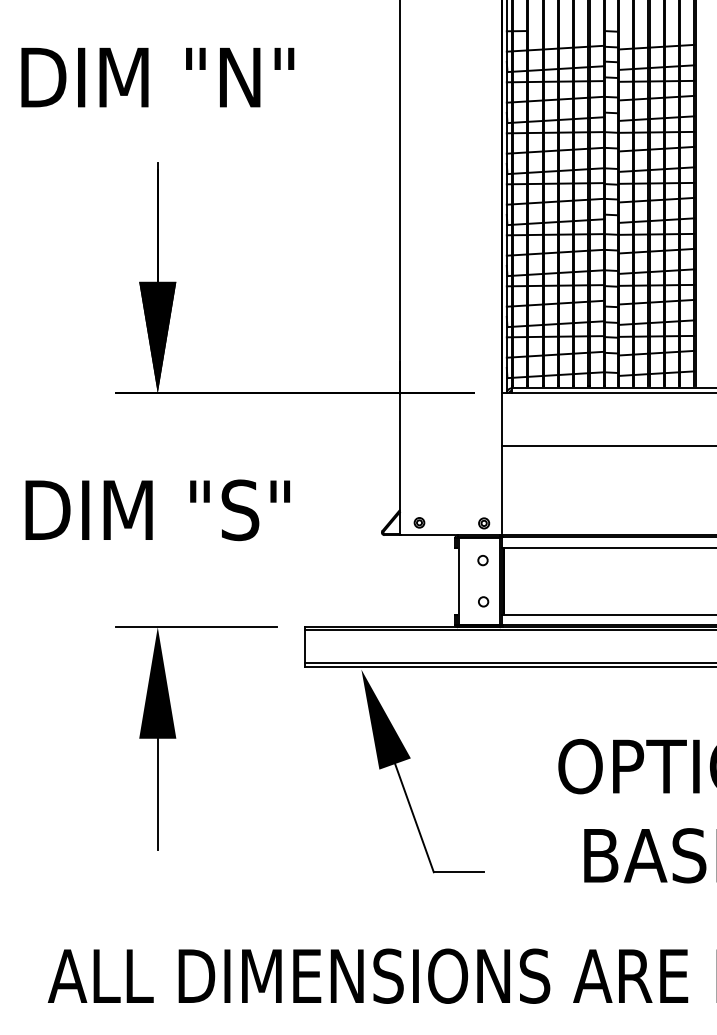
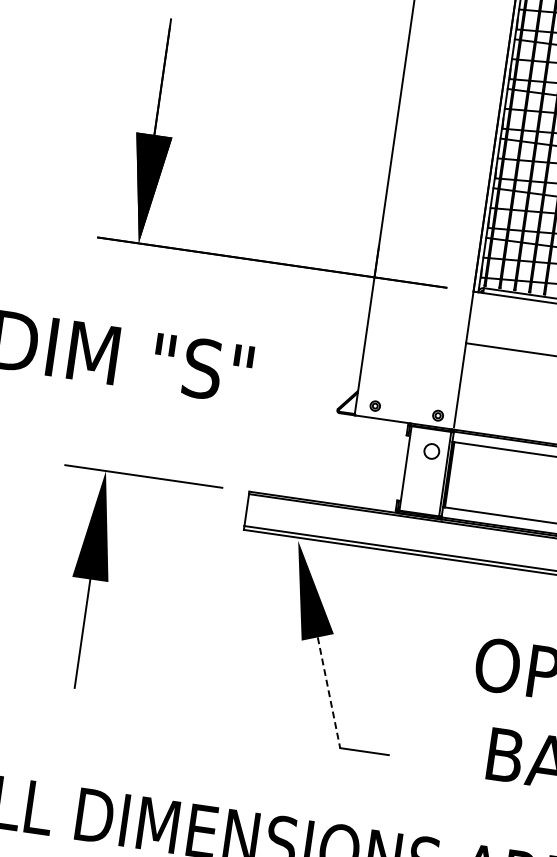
circle: (482, 560) -> (431, 451), size x1.6
circle: (483, 601) -> (426, 491), removed
line: (414, 818) -> (328, 693), solid -> dashed

